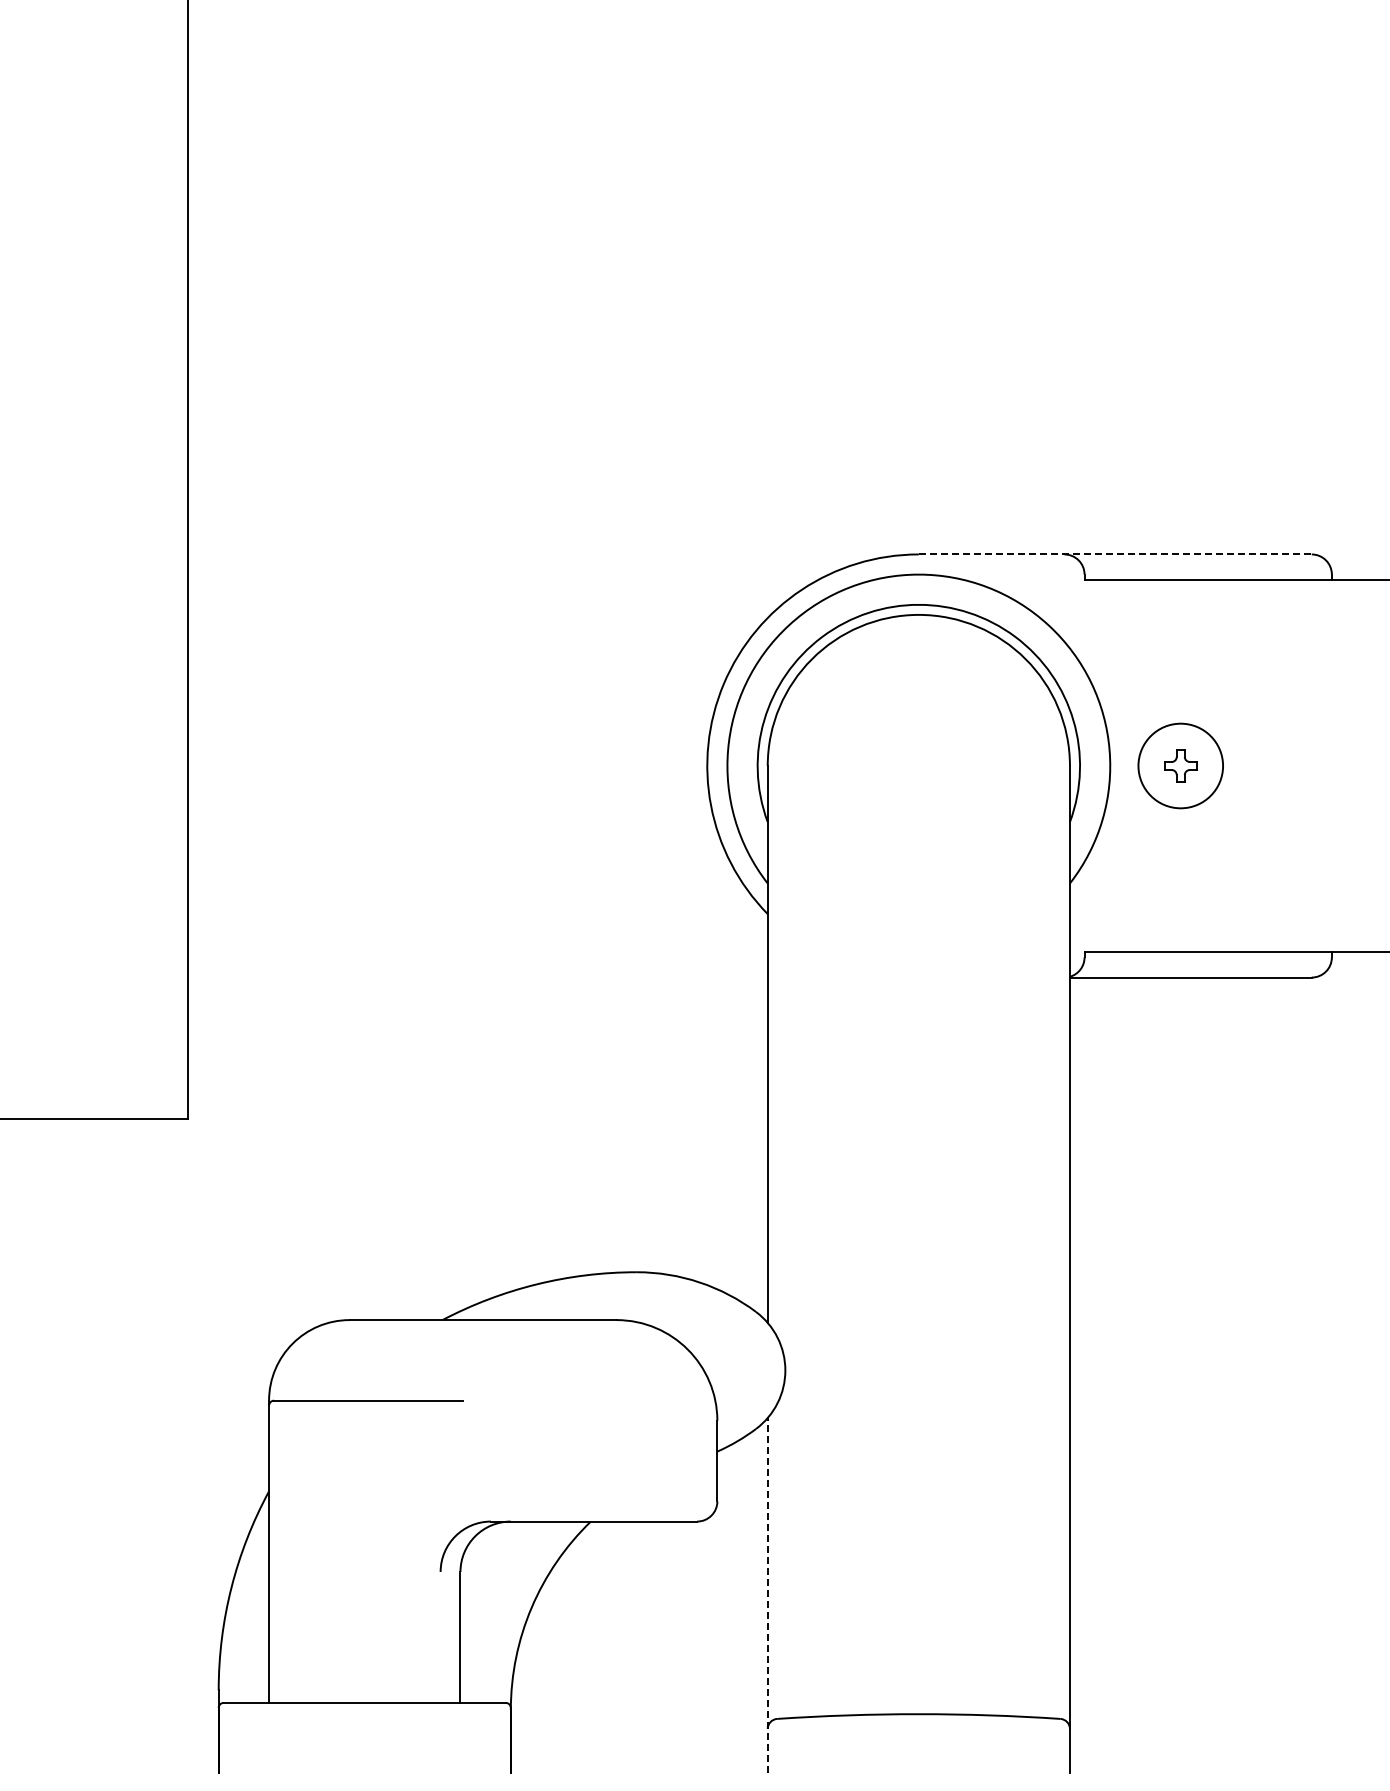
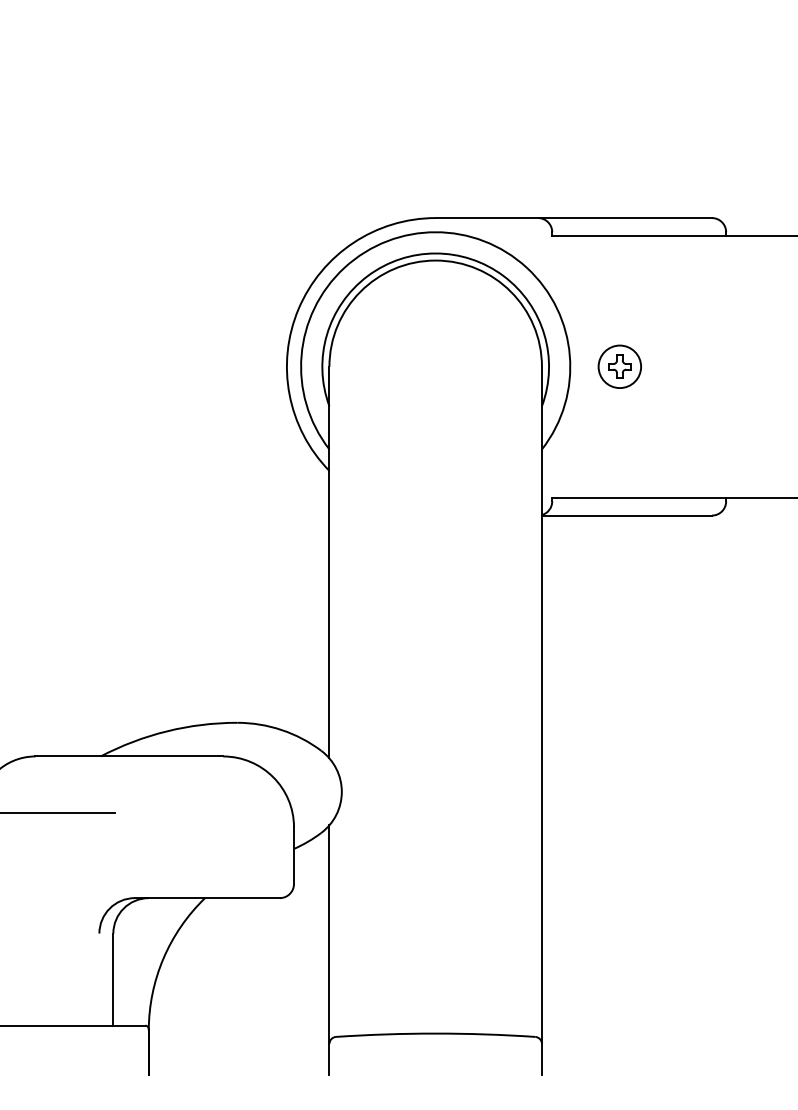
line: (1115, 554) -> (573, 218), dashed -> solid
circle: (1180, 765) -> (619, 366), size x0.71
line: (767, 1595) -> (329, 950), dashed -> solid

